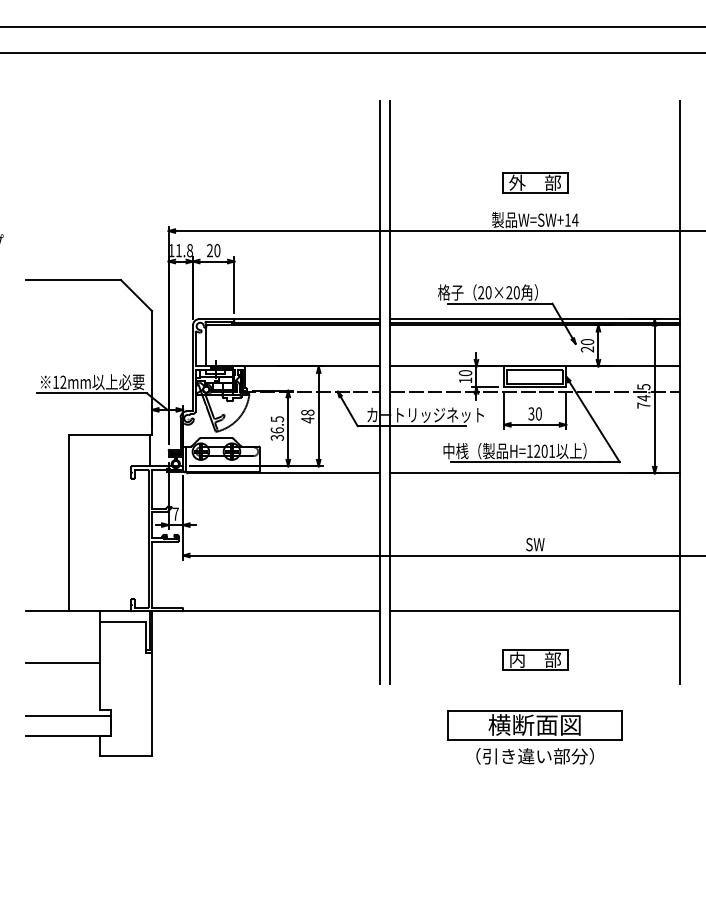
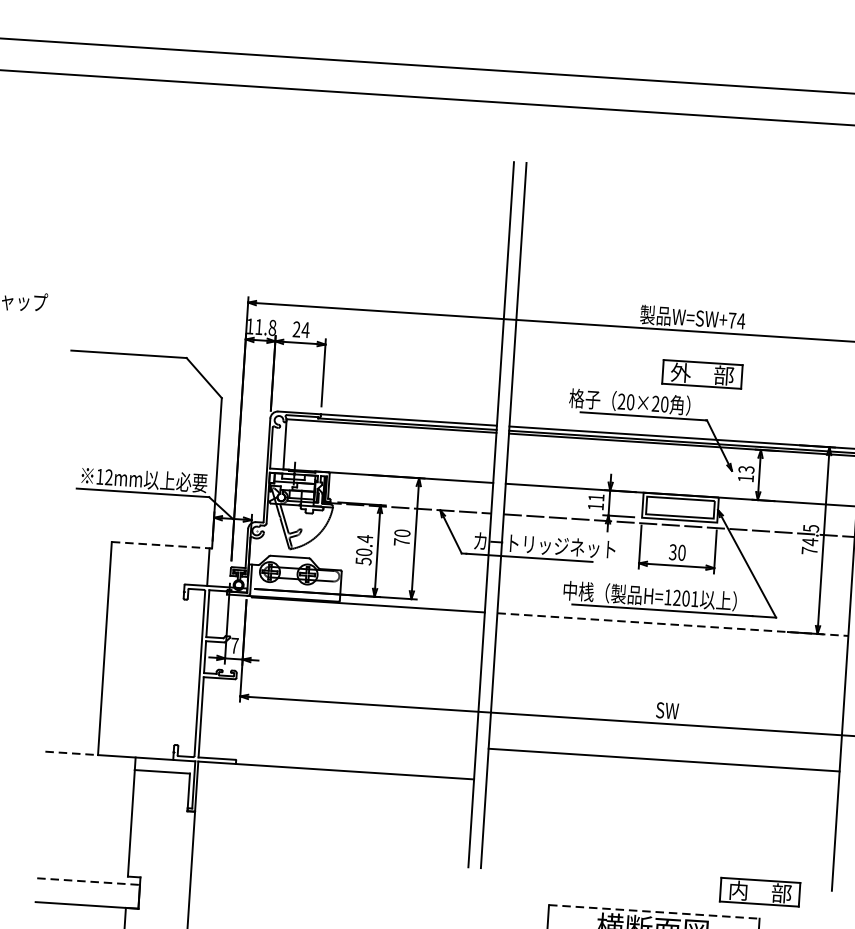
part: (535, 182) -> (702, 373), moved
text: (567, 219) -> (731, 319), W=SW+14 -> W=SW+74
text: (217, 250) -> (305, 329), 20 -> 24
text: (587, 345) -> (746, 473), 20 -> 13
text: (465, 373) -> (596, 498), 10 -> 11
text: (307, 416) -> (401, 537), 48 -> 70
text: (277, 428) -> (364, 550), 36.5 -> 50.4
line: (111, 435) -> (163, 545), solid -> dashed
line: (535, 473) -> (673, 624), solid -> dashed
line: (47, 611) -> (71, 753), solid -> dashed
line: (535, 611) -> (664, 760), moved
part: (535, 659) -> (760, 891), moved
line: (62, 663) -> (85, 817), removed
line: (535, 710) -> (654, 911), solid -> dashed
line: (68, 716) -> (89, 882), solid -> dashed

